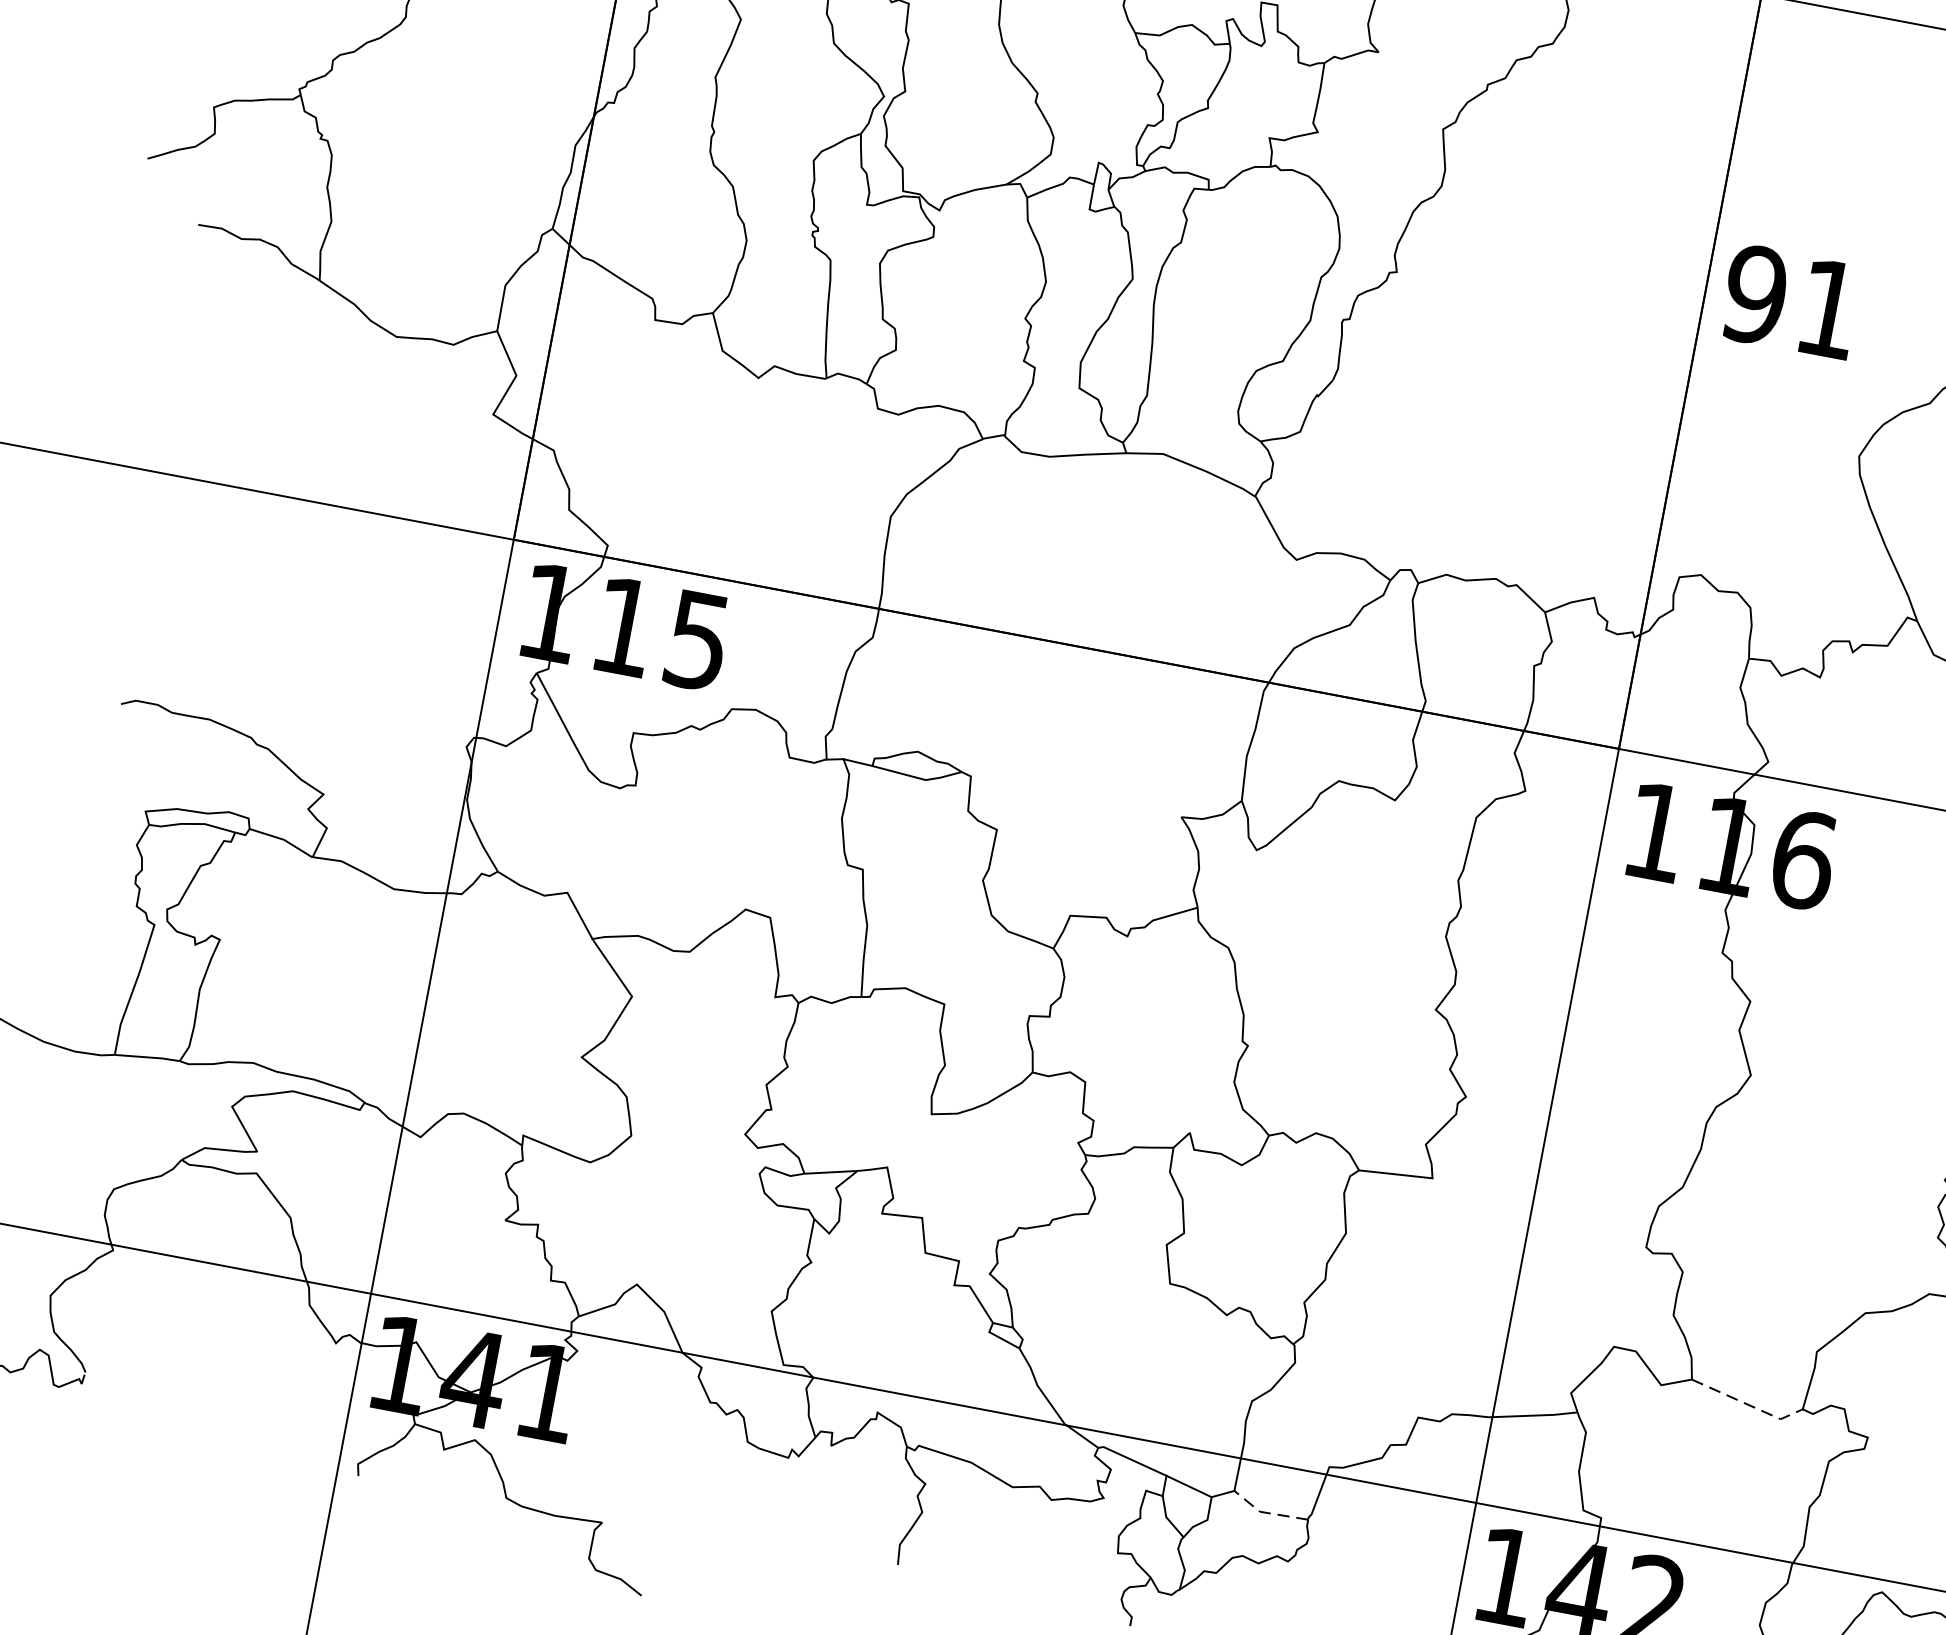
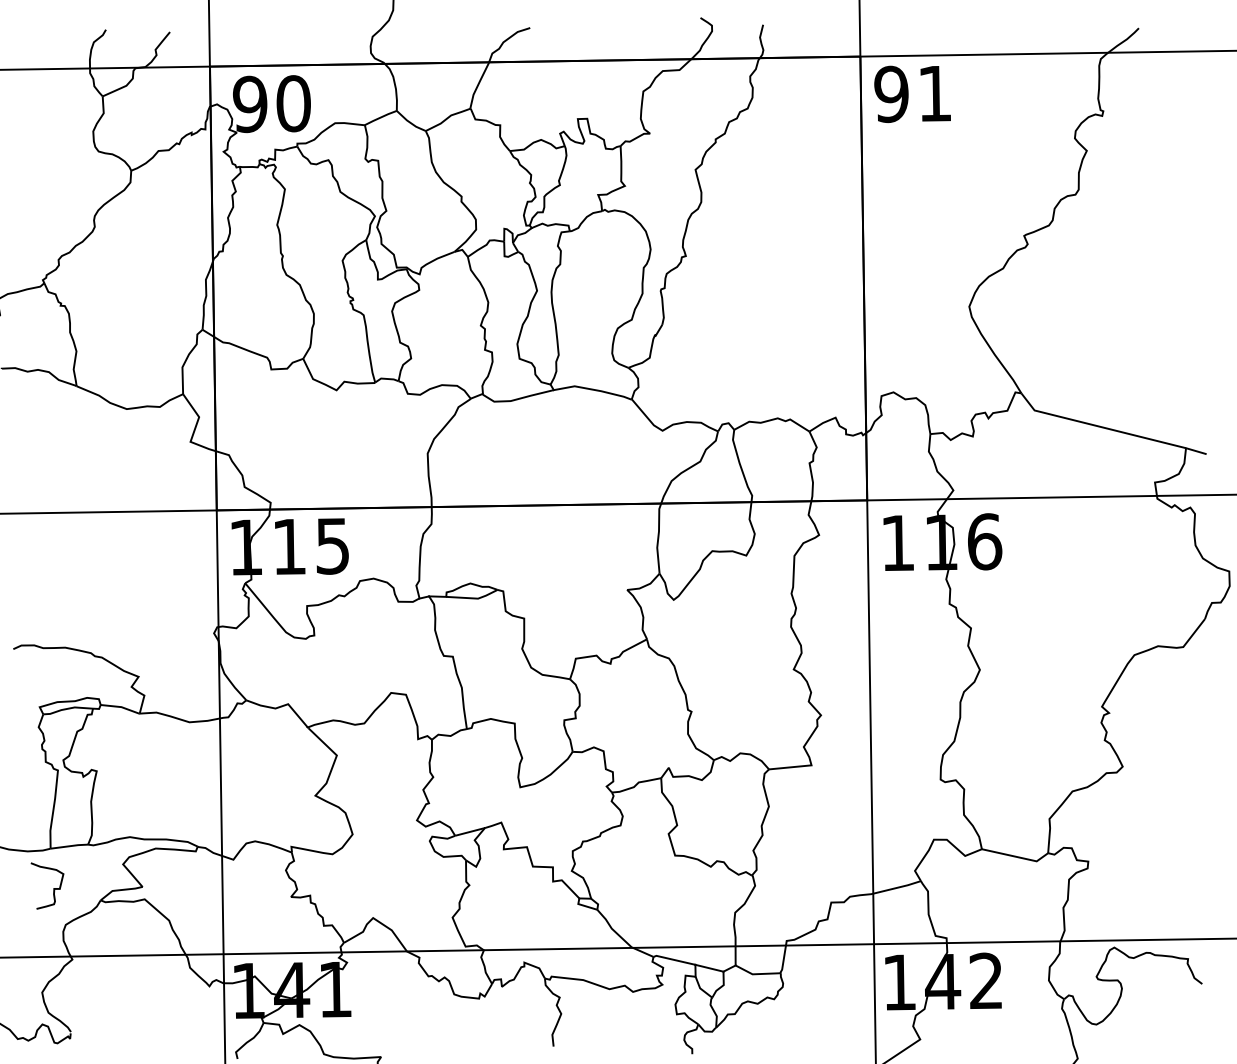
text: (1790, 300) -> (912, 93), moved
curve: (105, 1123) -> (53, 888), added
line: (1749, 1405) -> (1017, 857), dashed -> solid
line: (1266, 1513) -> (756, 974), dashed -> solid

